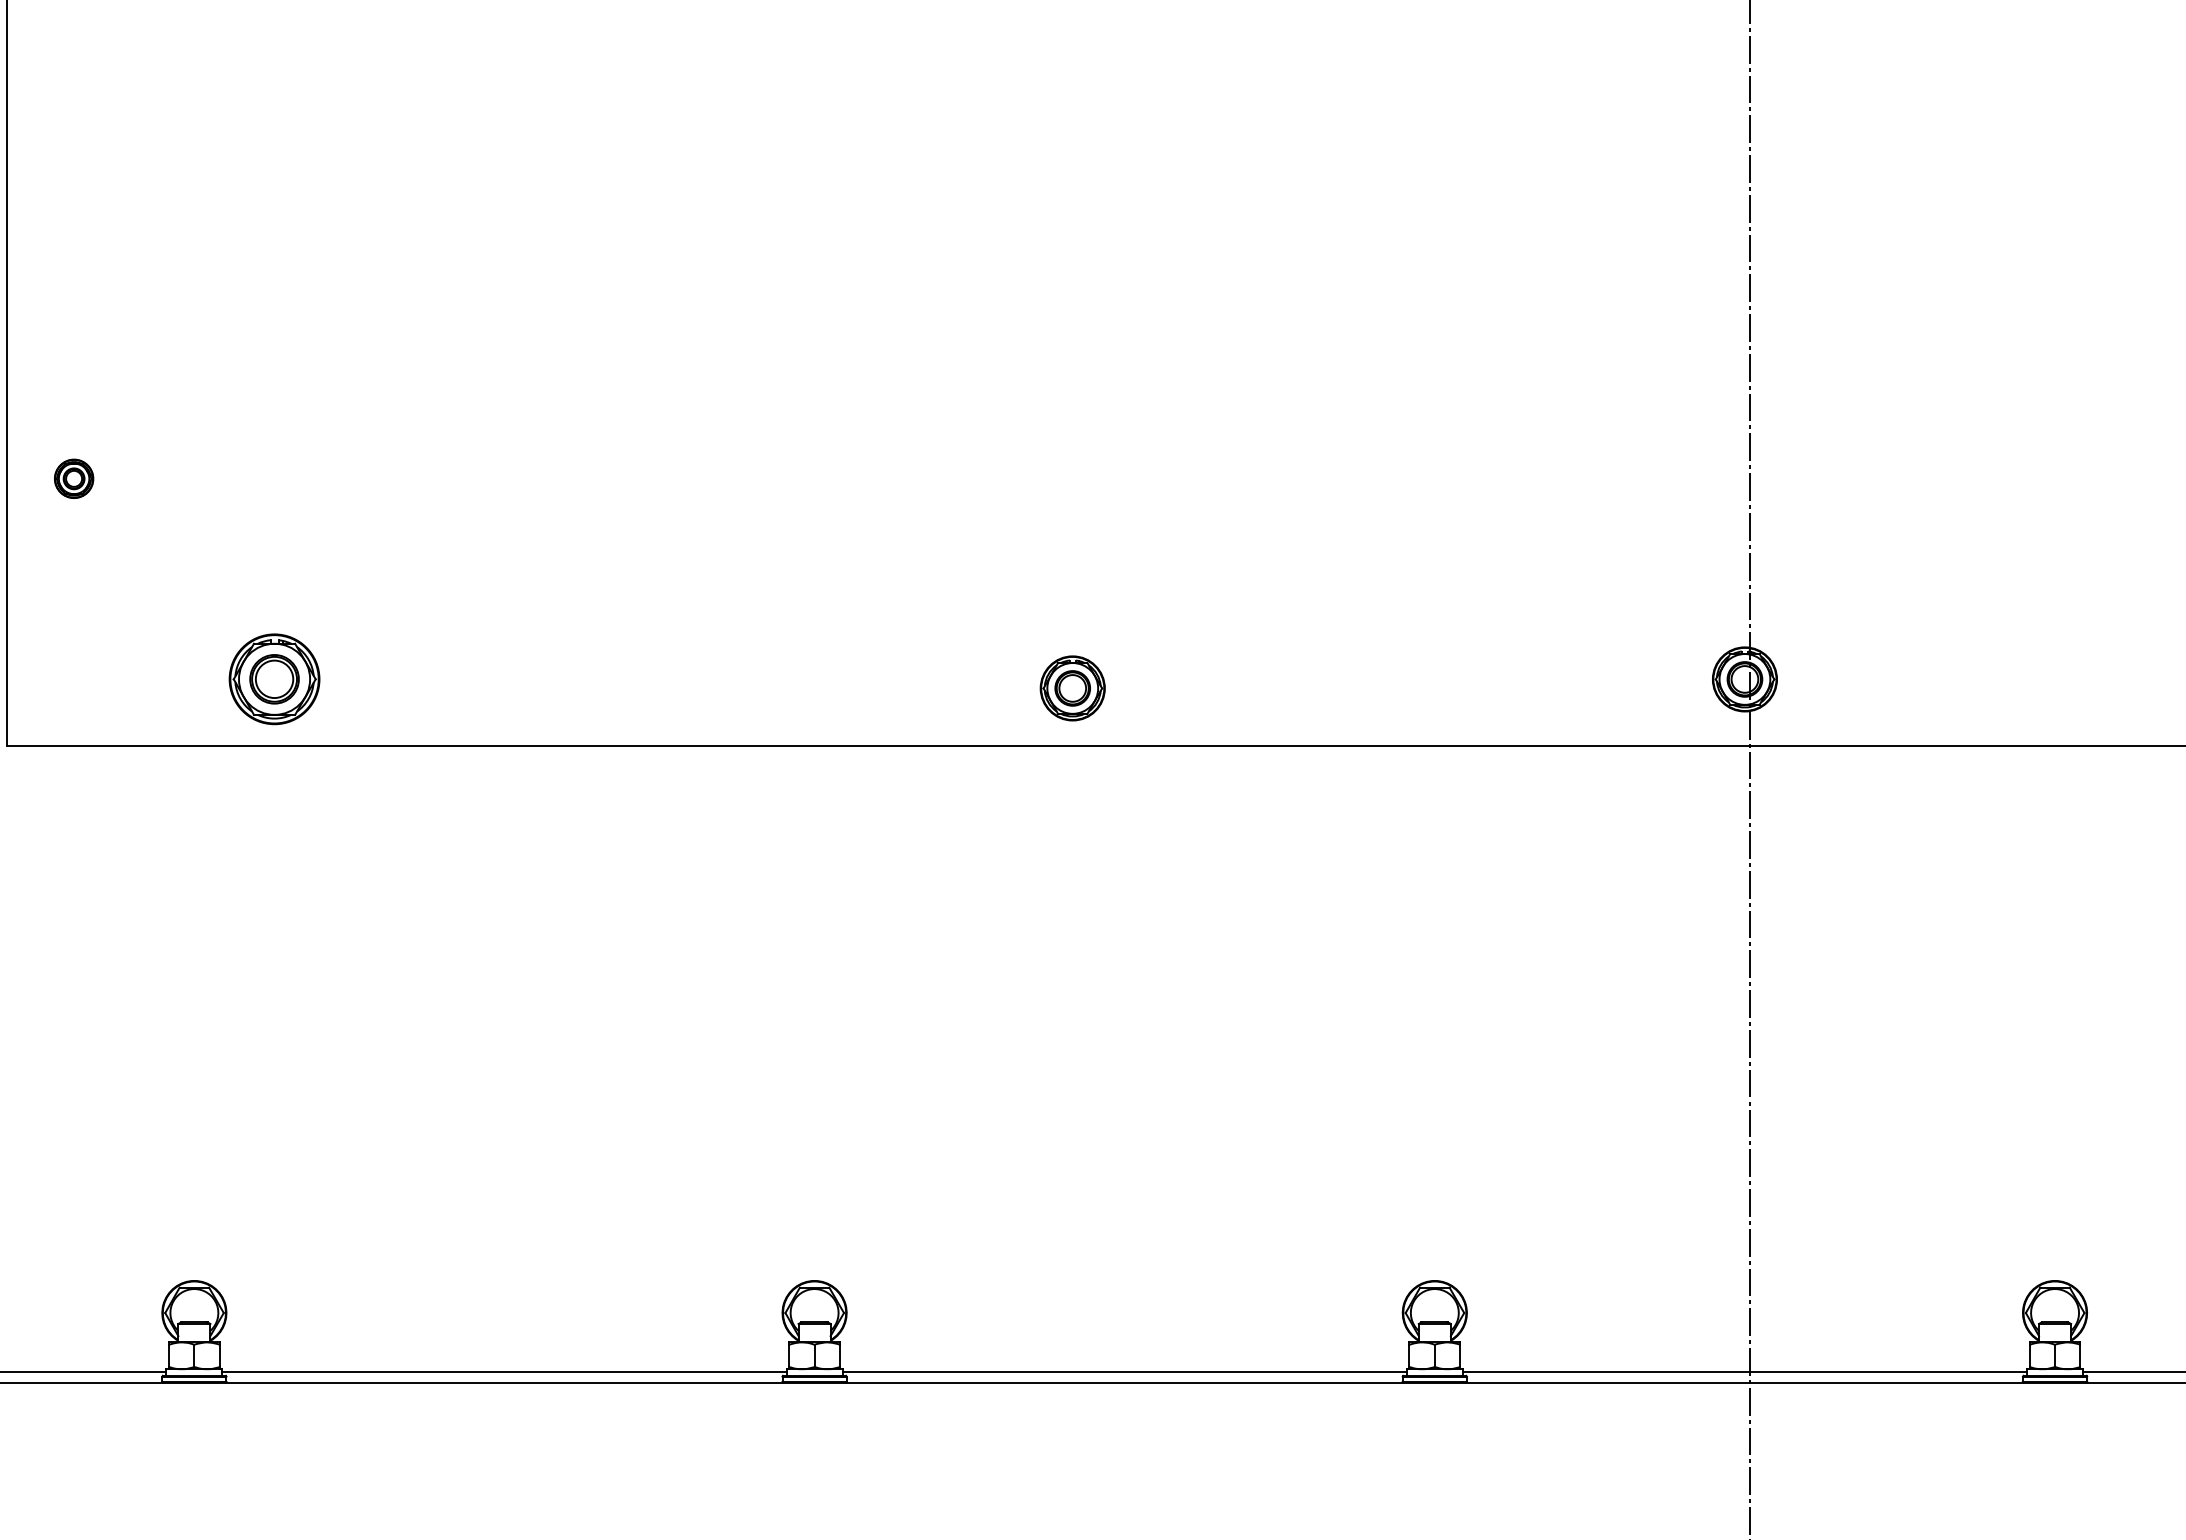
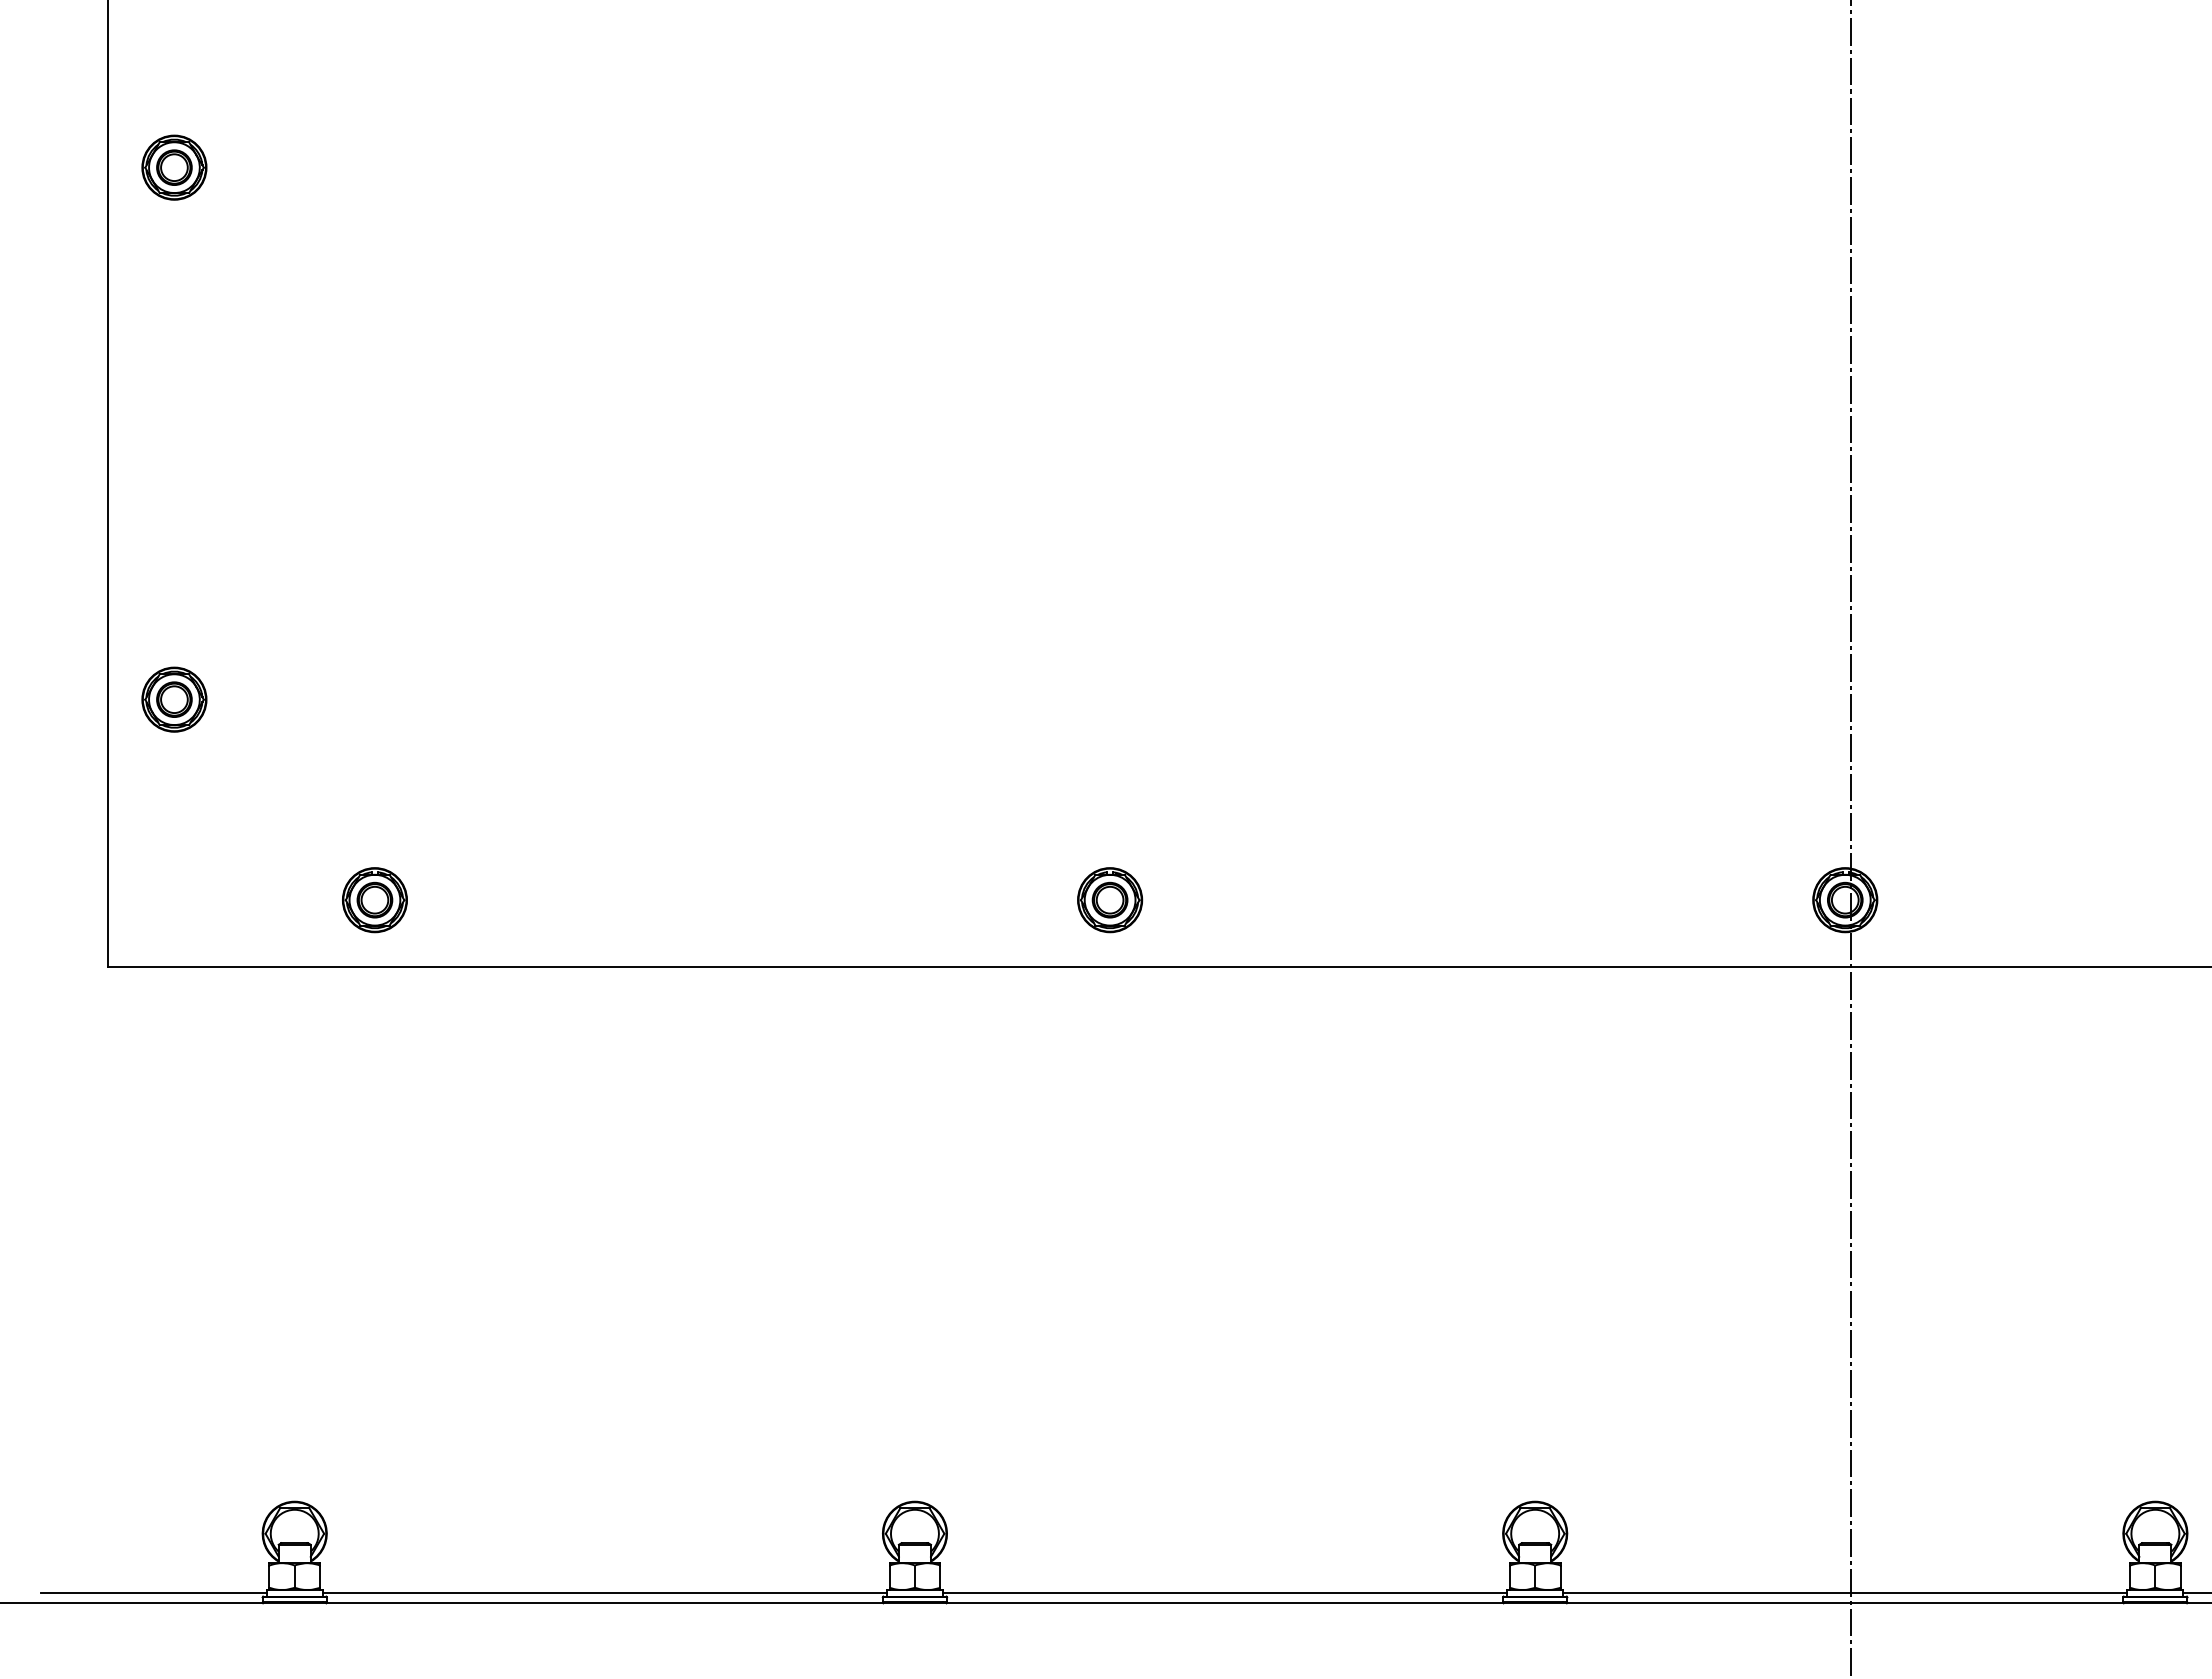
part: (74, 478) -> (174, 699), size x1.67
part: (274, 679) -> (374, 900), size x0.71
part: (1073, 688) -> (1110, 900), moved

